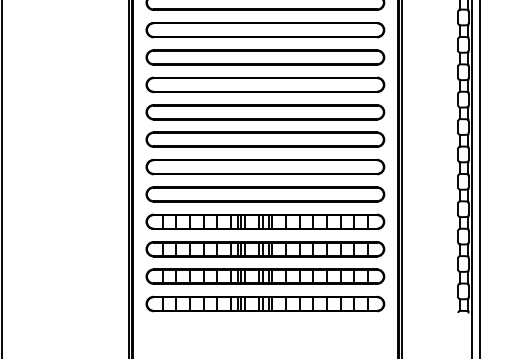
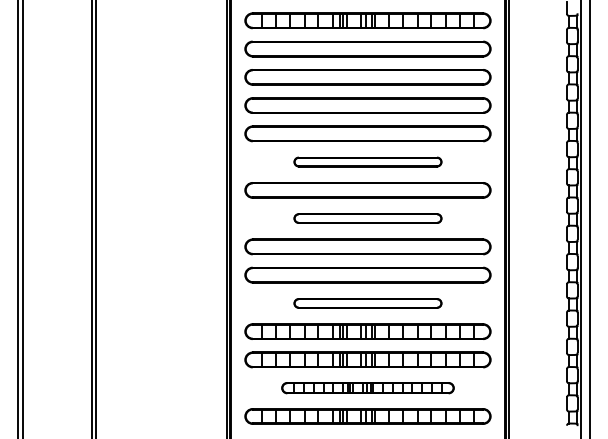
part: (264, 56) -> (367, 161), size x0.6
part: (264, 112) -> (367, 218), size x0.6
part: (264, 194) -> (367, 303), size x0.6
part: (264, 275) -> (367, 387), size x0.7

